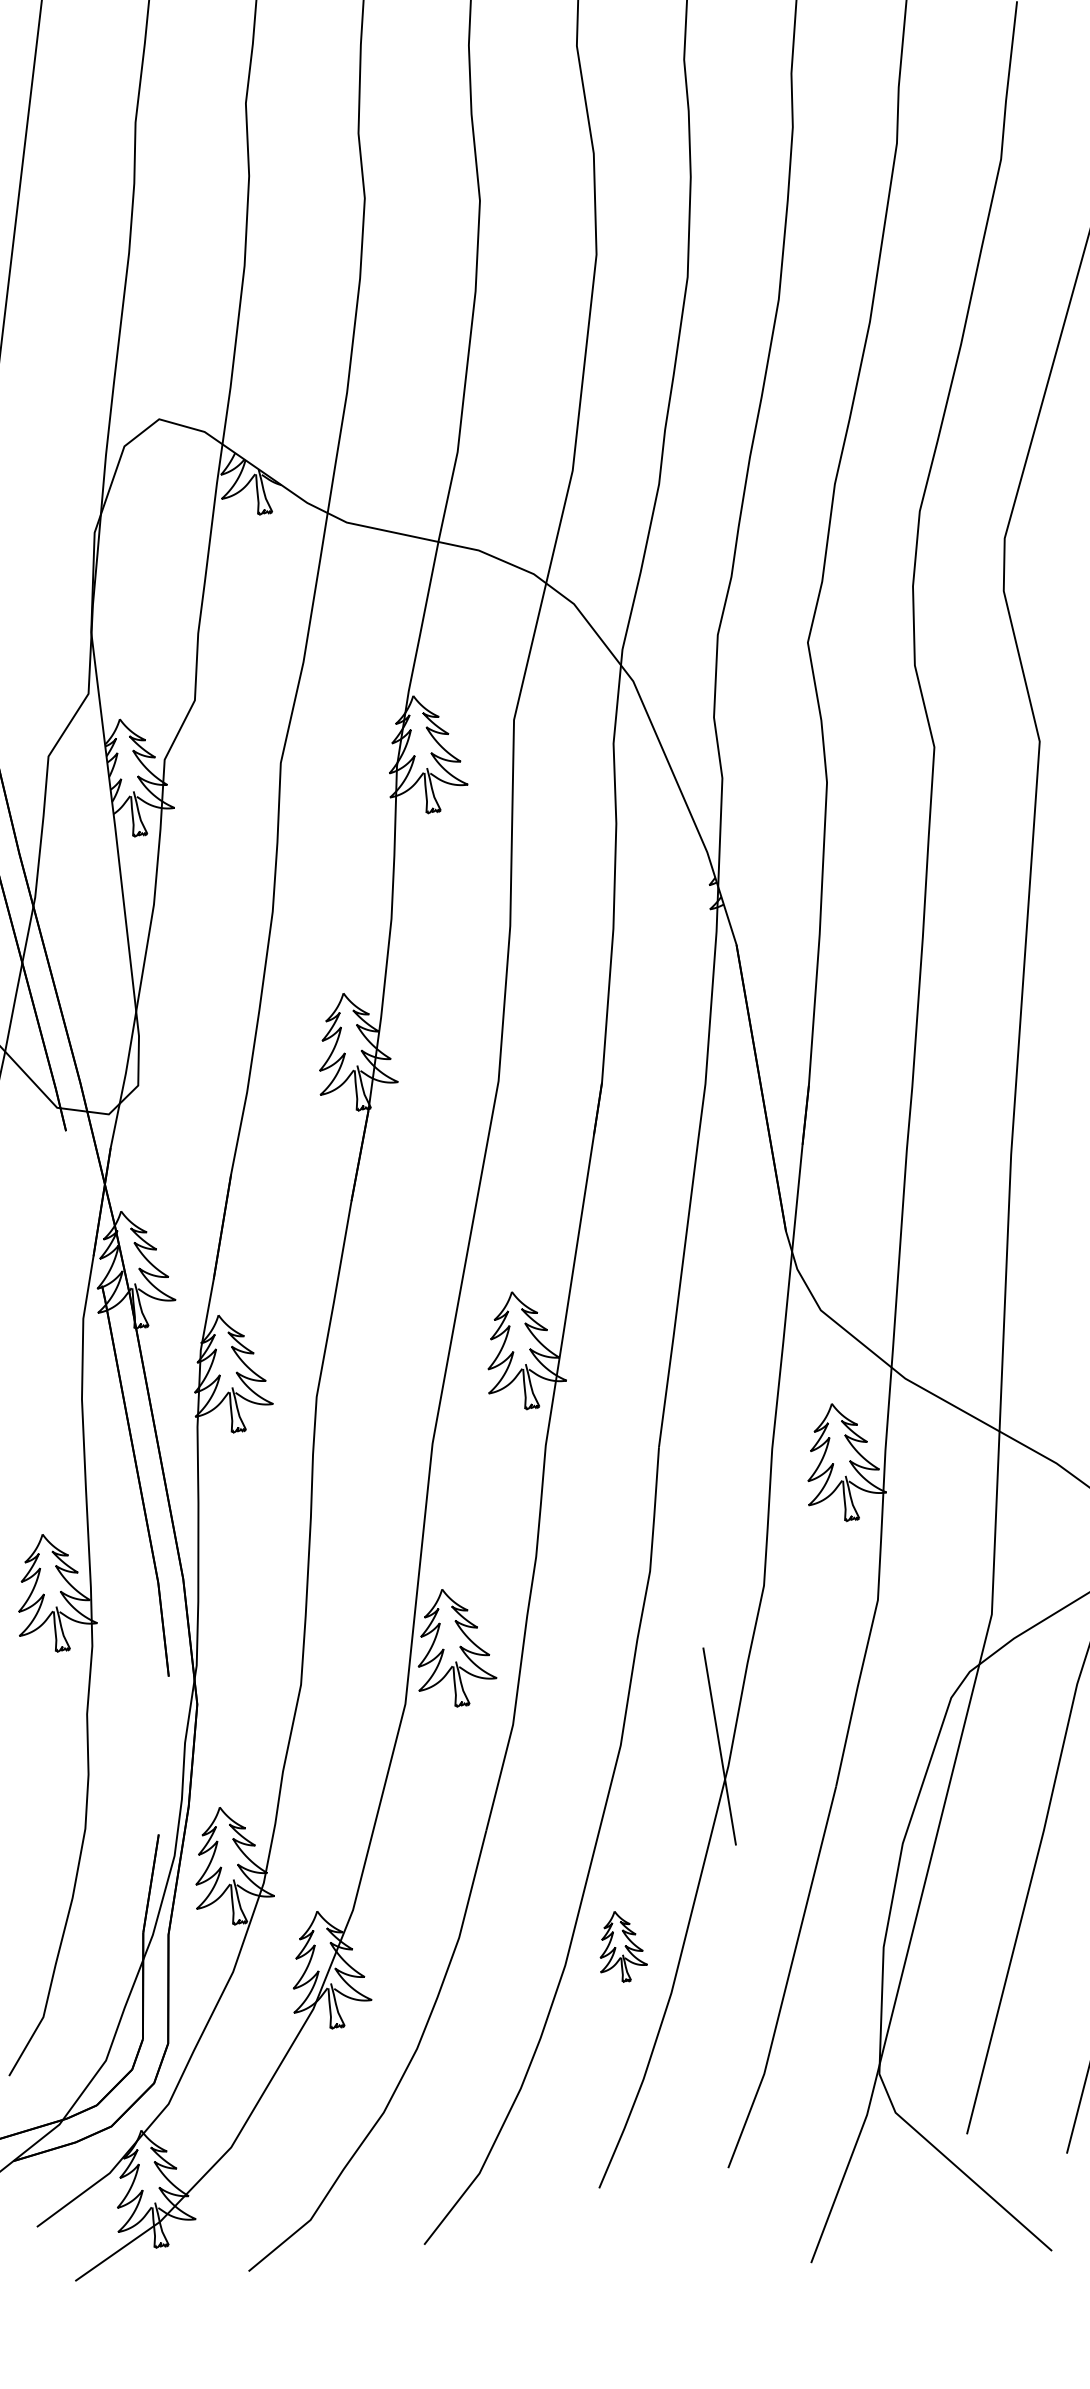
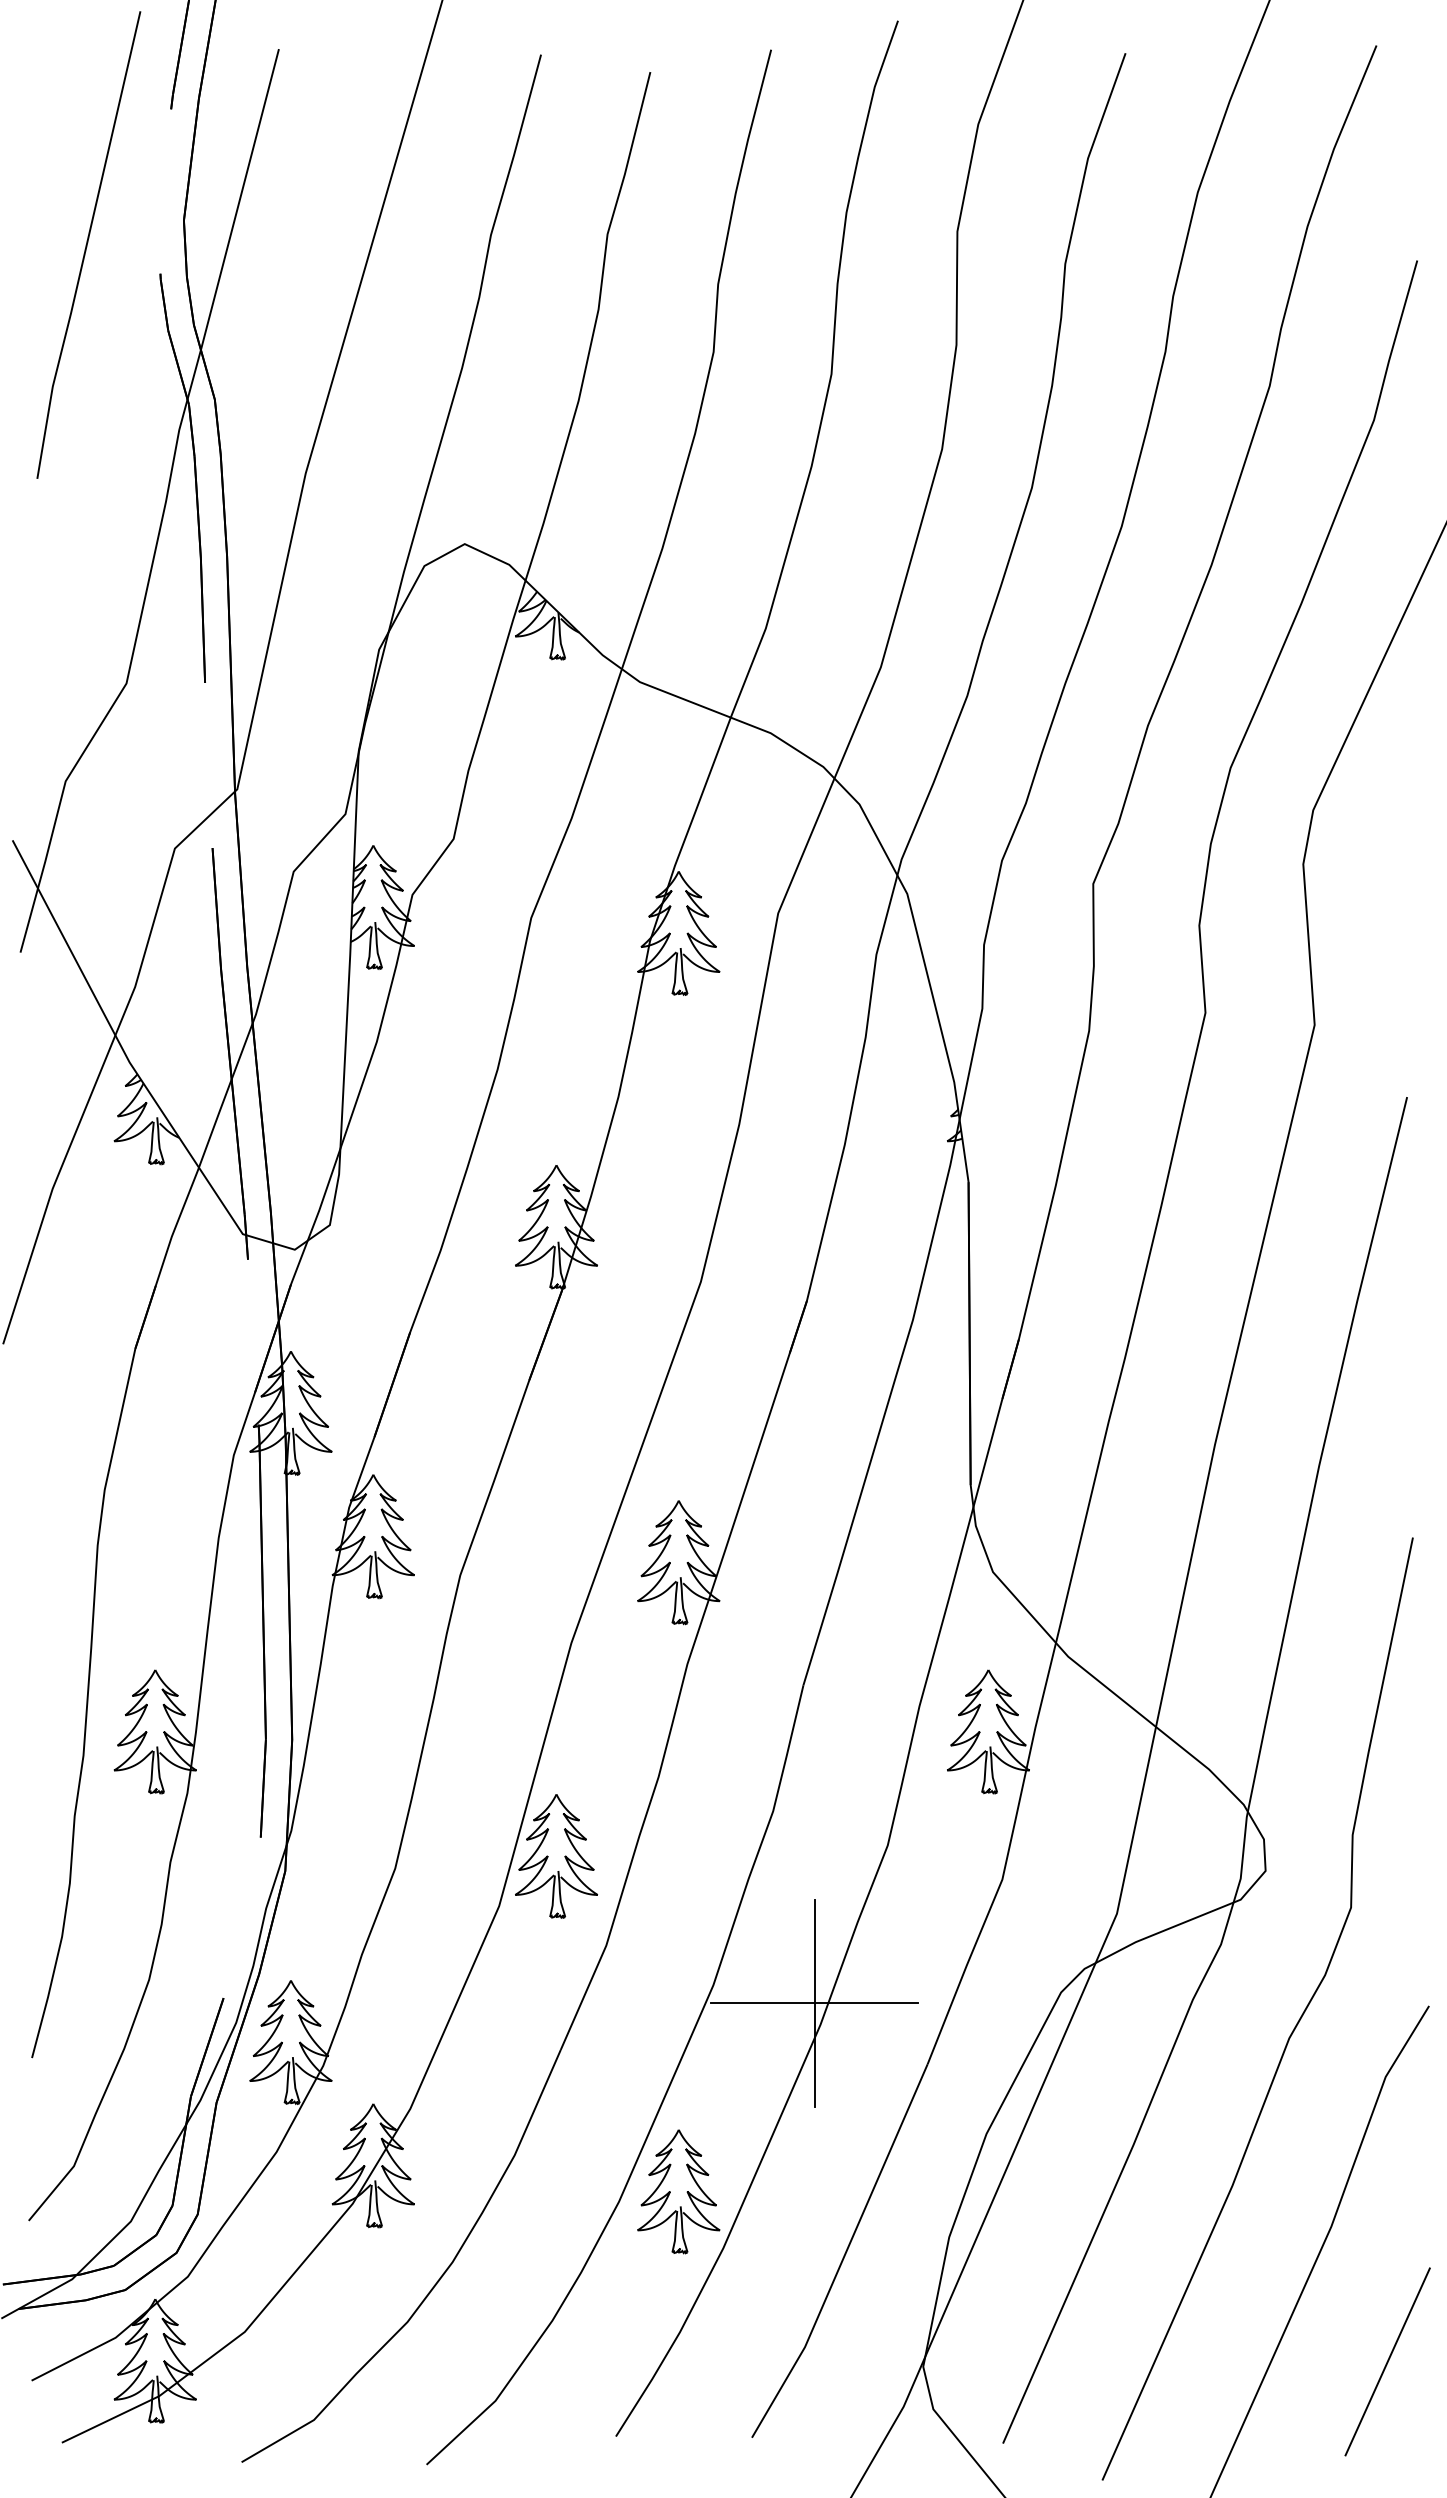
line: (719, 1746) -> (814, 2003), added
part: (620, 1946) -> (678, 2191), size x1.67

